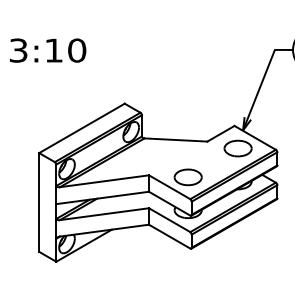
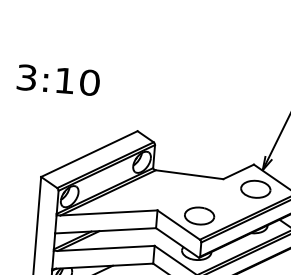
text: (48, 50) -> (59, 80), moved

